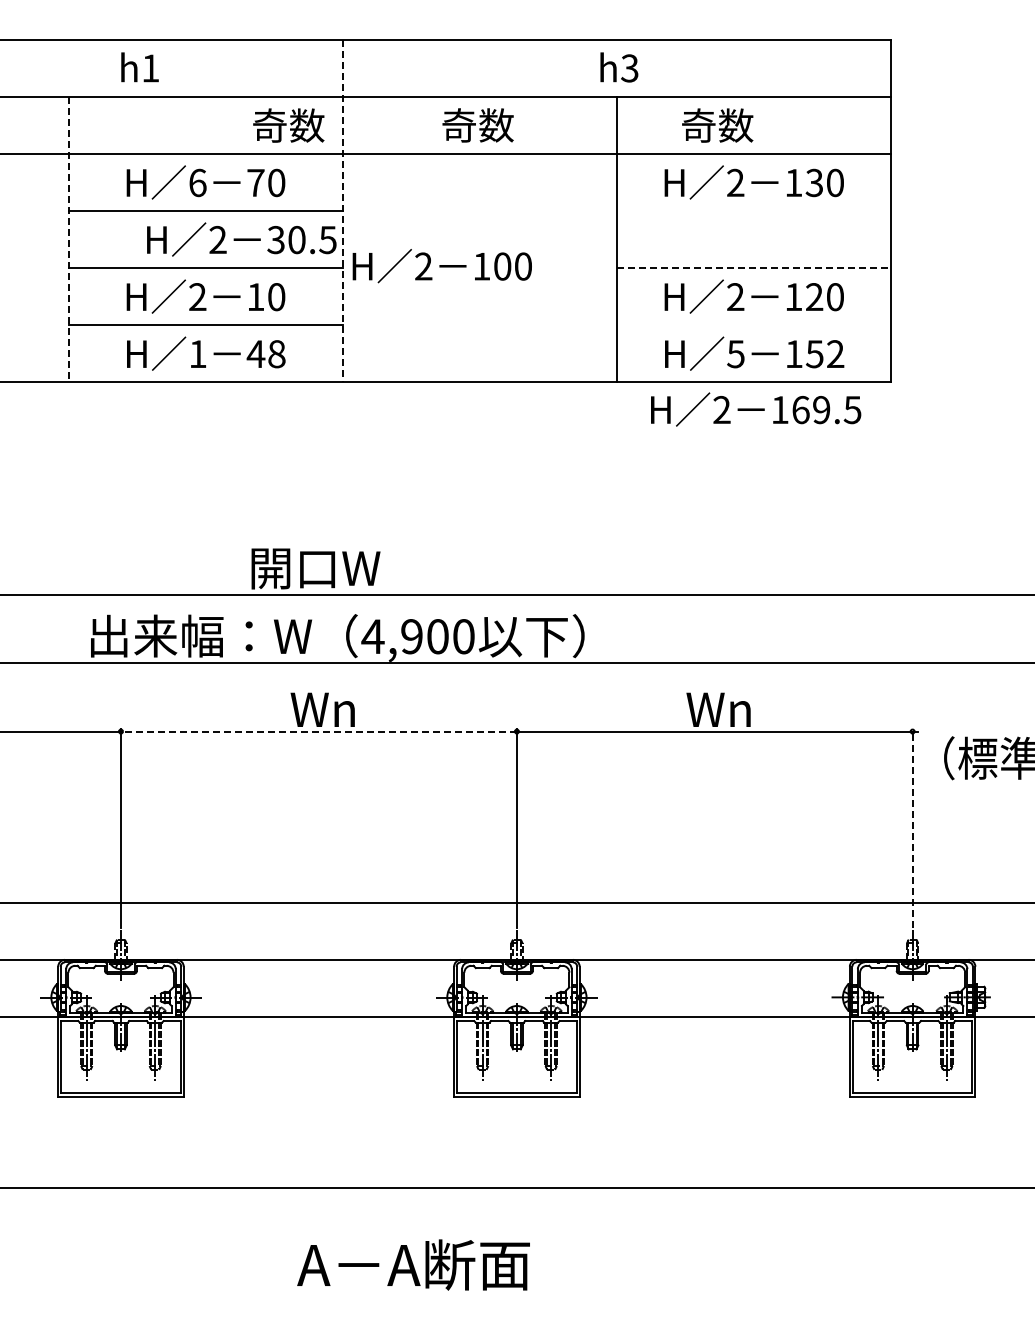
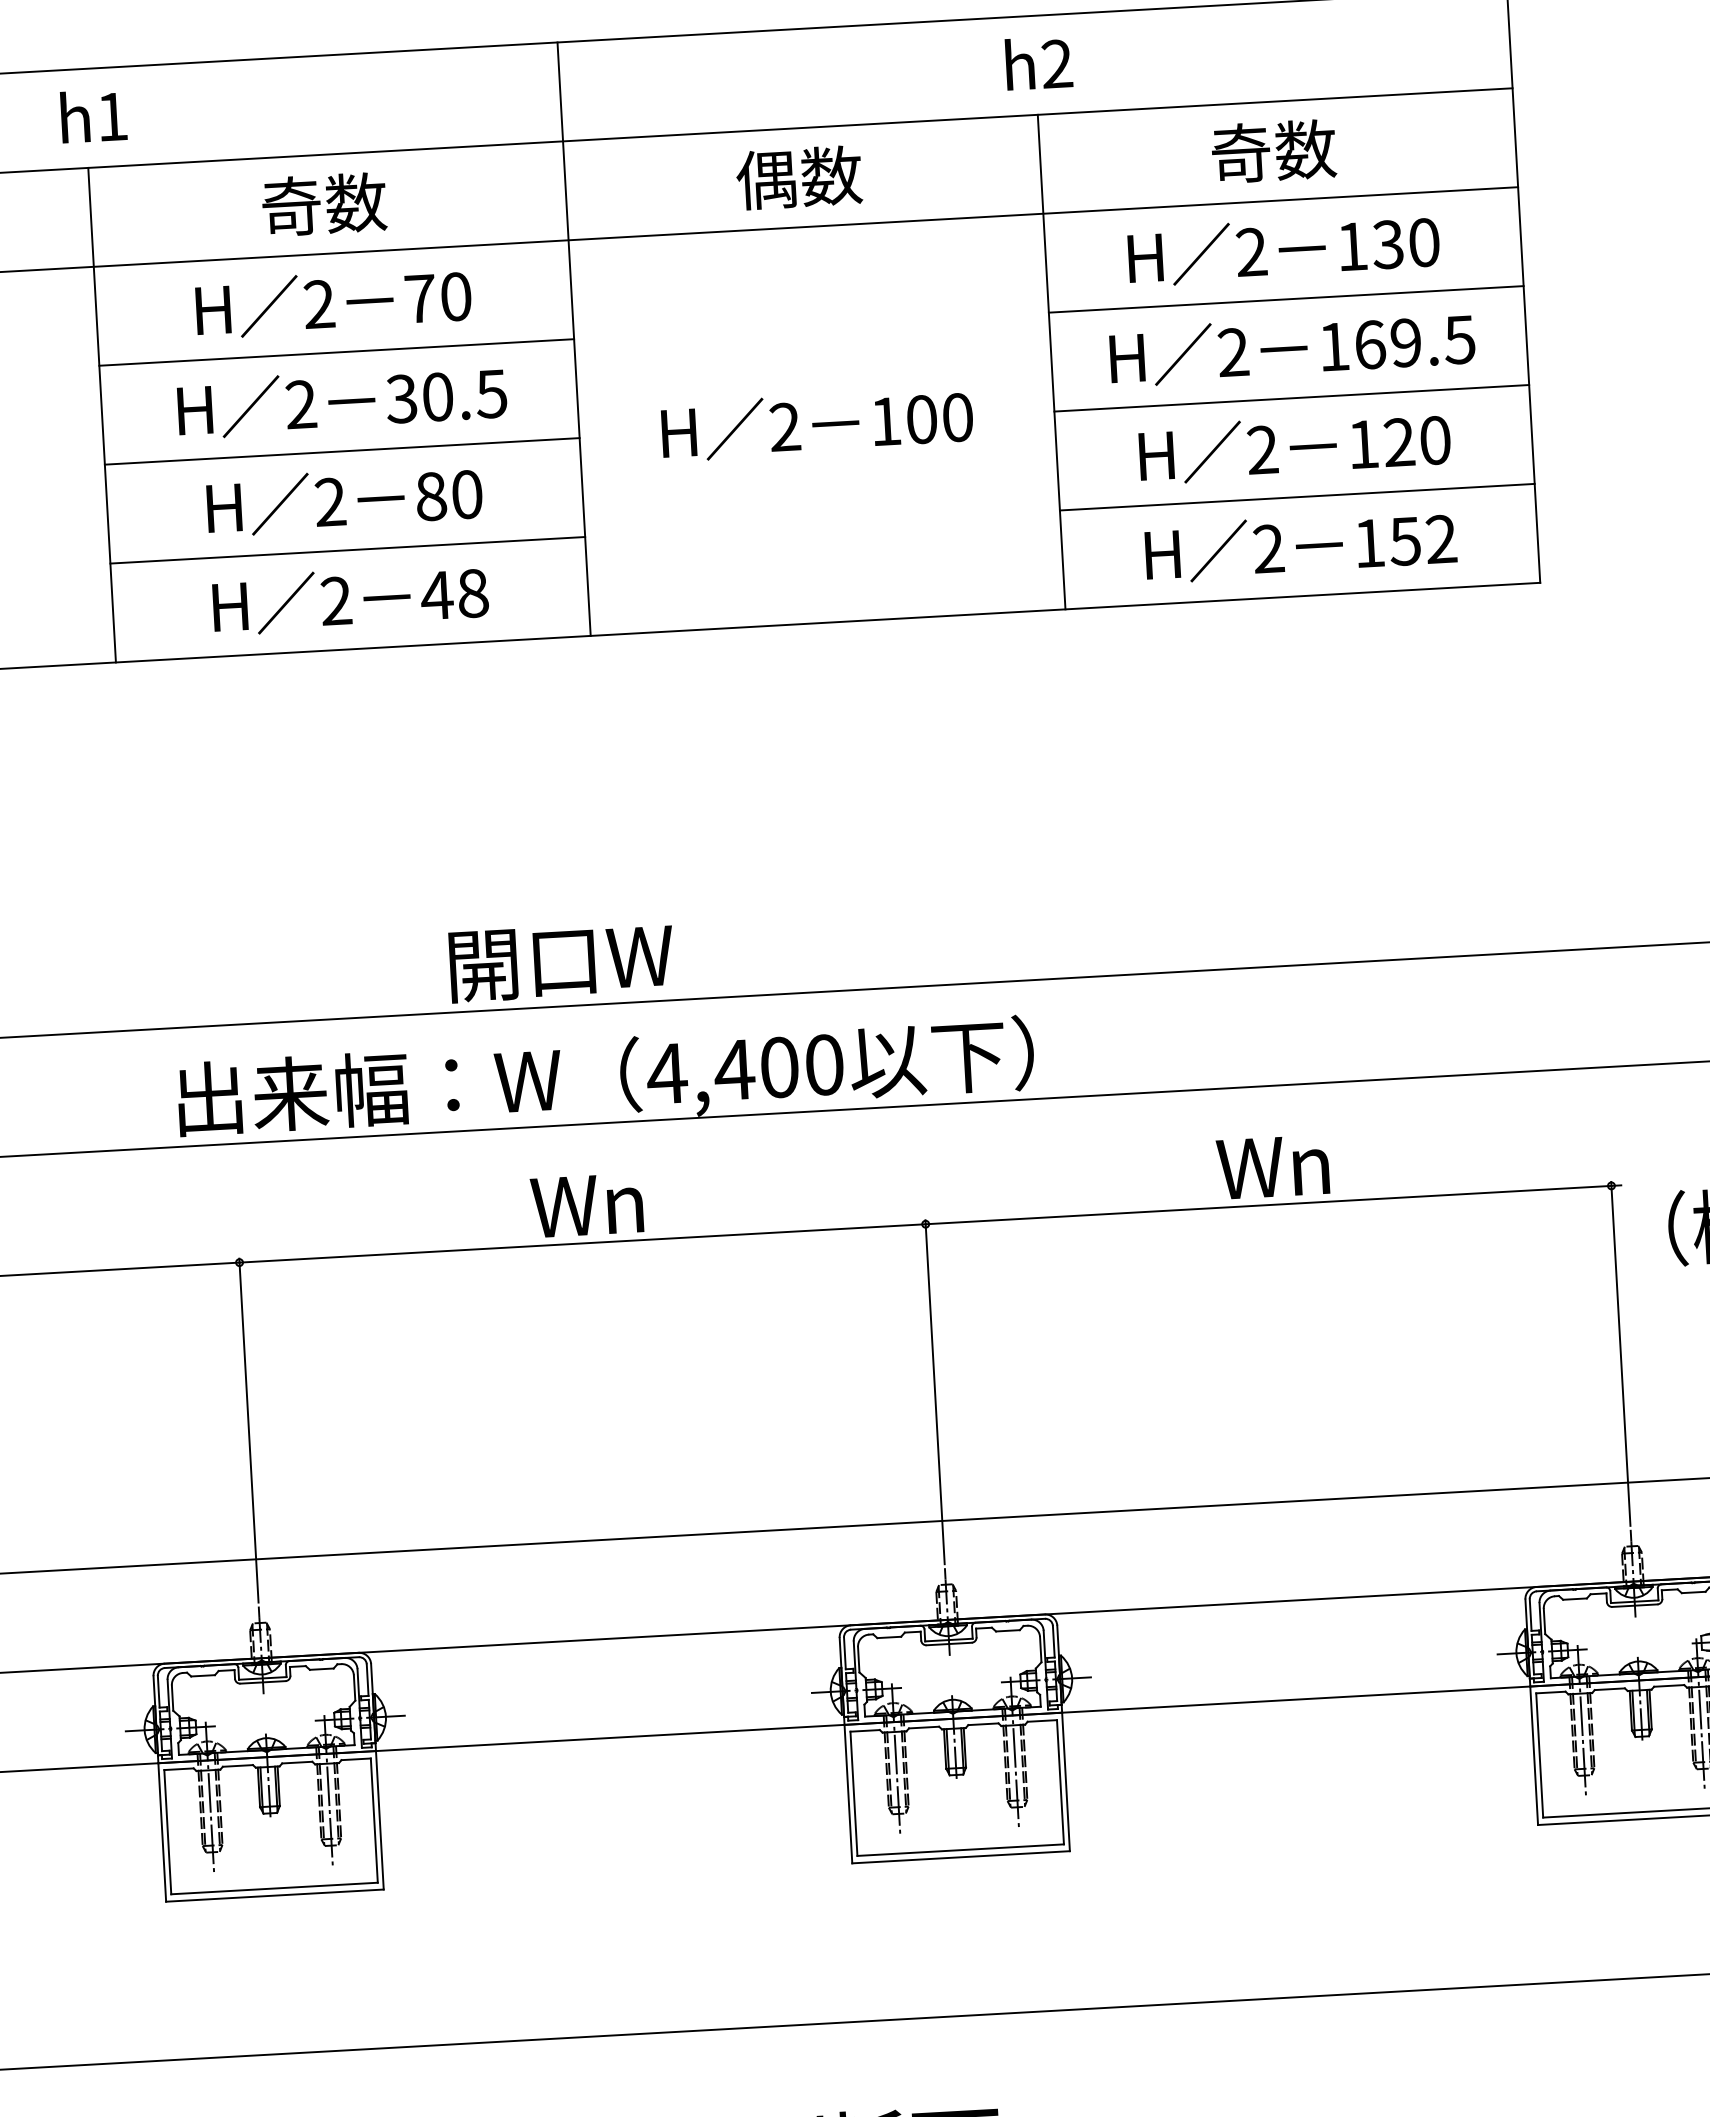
text: (139, 67) -> (92, 116), moved
text: (629, 68) -> (1056, 64), h3 -> h2
text: (288, 125) -> (323, 204), moved
text: (458, 125) -> (765, 179), 奇数 -> 偶数
text: (717, 125) -> (1273, 151), moved
text: (197, 182) -> (318, 303), 6 -> 2
line: (343, 211) -> (574, 339), dashed -> solid
line: (754, 211) -> (1287, 299), added
line: (69, 239) -> (102, 414), dashed -> solid
text: (241, 239) -> (341, 401), moved
text: (441, 266) -> (815, 425), moved
line: (754, 268) -> (1292, 398), dashed -> solid
text: (255, 297) -> (430, 497), 10 -> 80
line: (754, 325) -> (1298, 497), added
text: (197, 353) -> (335, 600), 1 -> 2
text: (735, 354) -> (1267, 549), 5 -> 2
text: (756, 409) -> (1293, 348), moved
text: (411, 636) -> (733, 1069), 4,900 -> 4,400
line: (318, 731) -> (581, 1243), dashed -> solid
line: (912, 828) -> (1620, 1353), dashed -> solid

